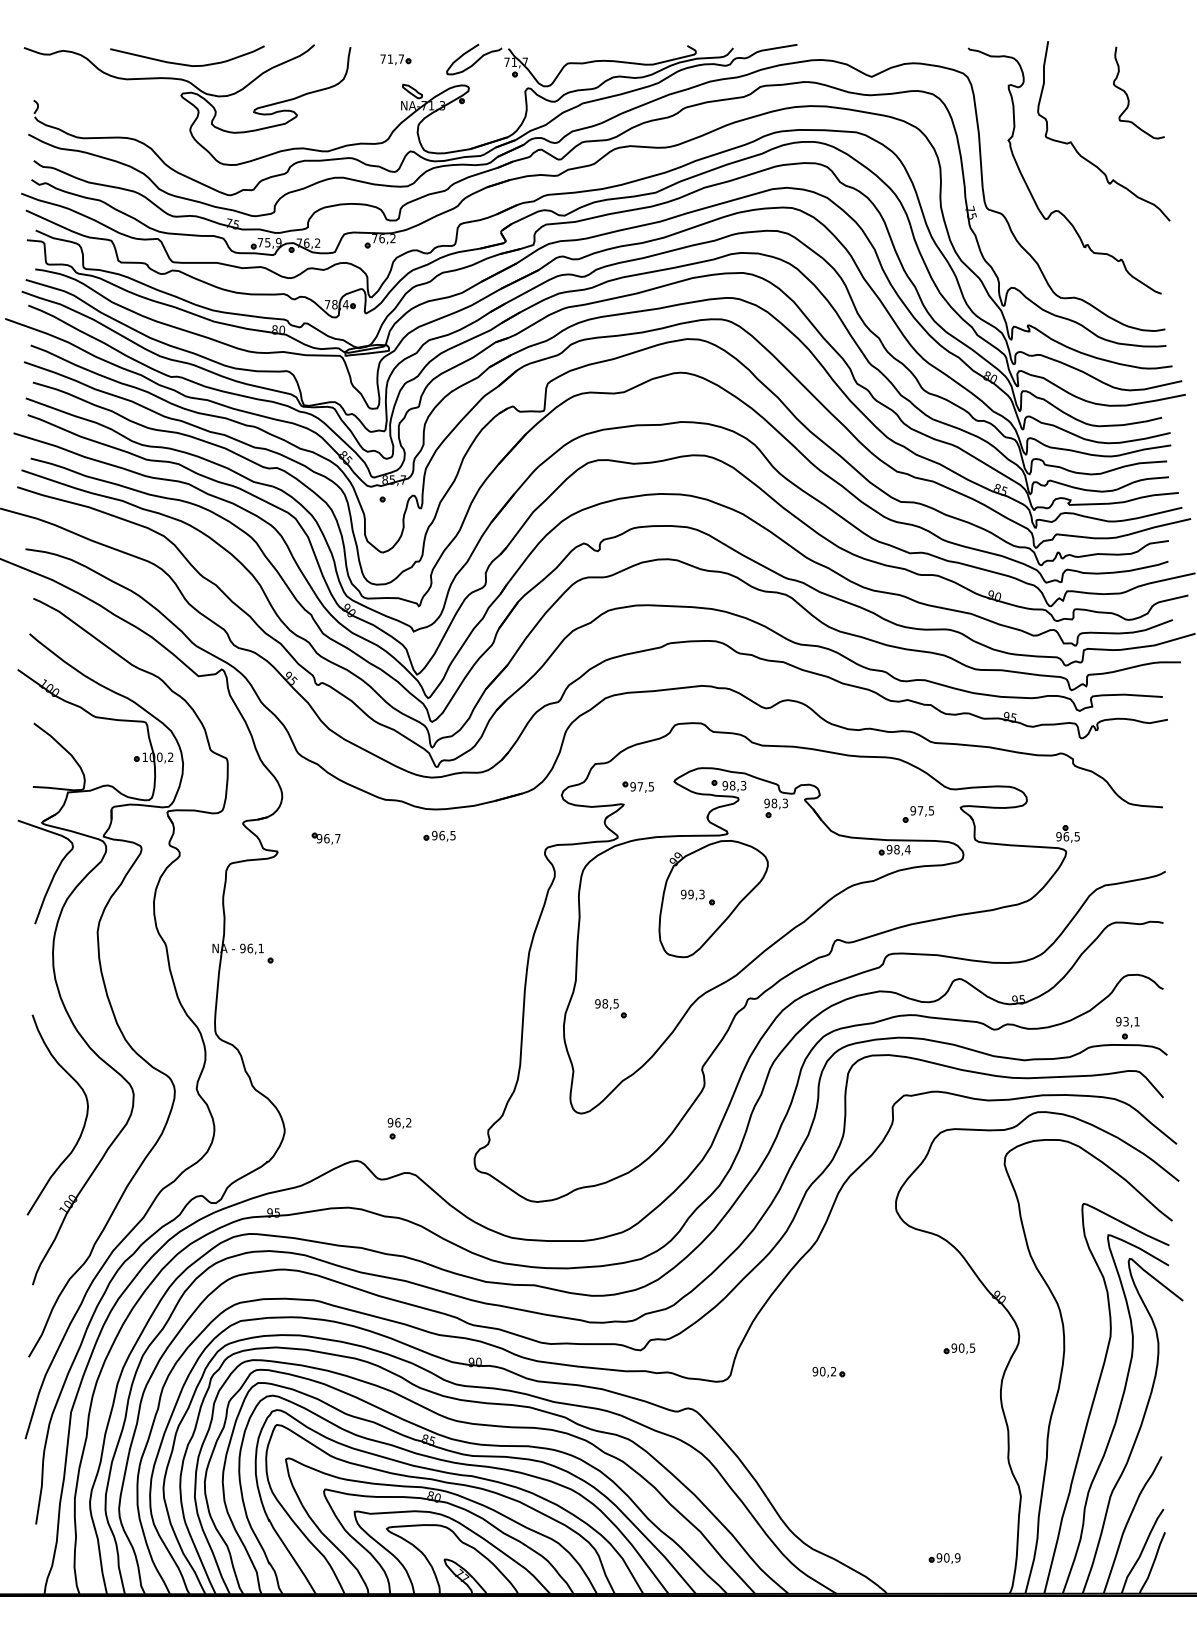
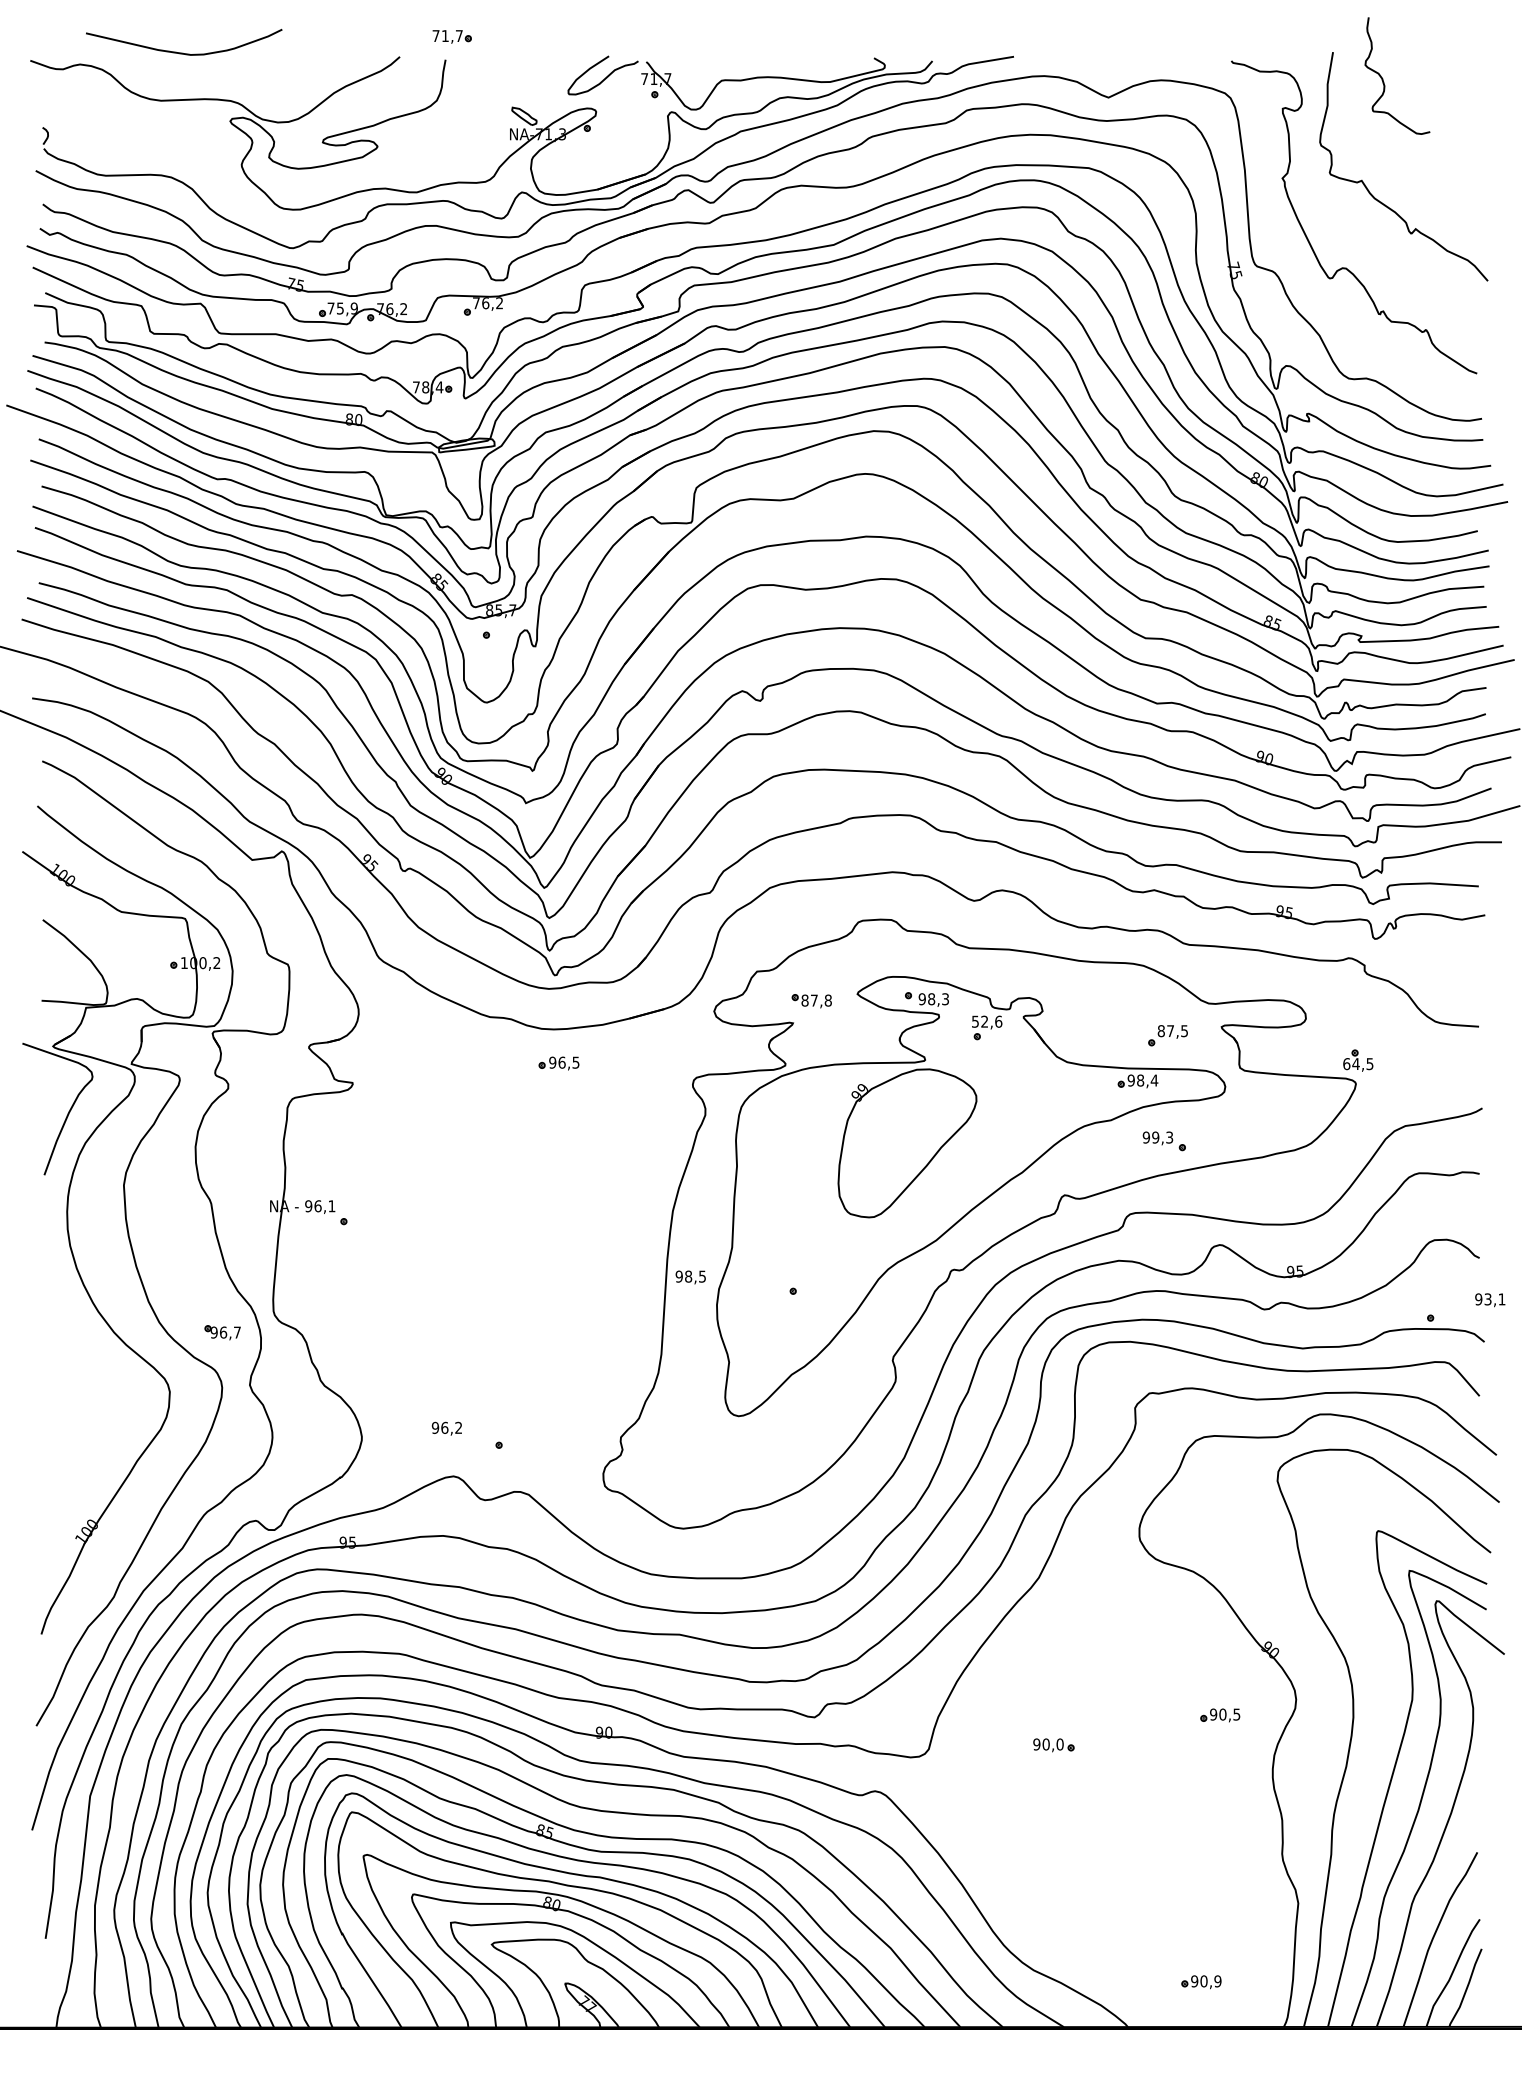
part: (395, 59) -> (451, 36), moved
curve: (186, 64) -> (183, 52), moved
curve: (1128, 94) -> (1383, 78), moved
text: (642, 786) -> (816, 1000), 97,5 -> 87,8
text: (775, 803) -> (986, 1021), 98,3 -> 52,6
text: (912, 811) -> (1160, 1031), 97,5 -> 87,5
text: (1062, 837) -> (1351, 1064), 96,5 -> 64,5
part: (326, 838) -> (222, 1332), moved
part: (697, 897) -> (1163, 1141), moved
text: (606, 1004) -> (690, 1277), moved
text: (1128, 1022) -> (1490, 1300), moved
curve: (84, 1120) -> (107, 1425), removed
text: (399, 1123) -> (446, 1428), moved
text: (833, 1371) -> (1059, 1744), 90,2 -> 90,0

